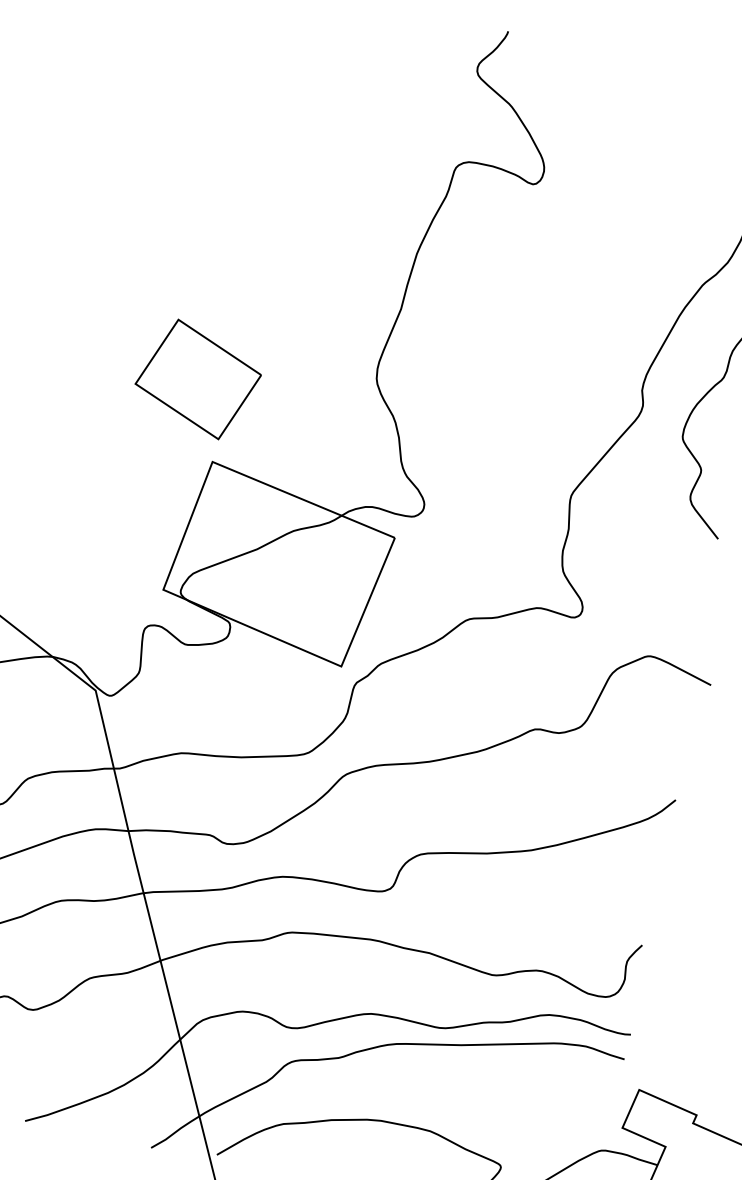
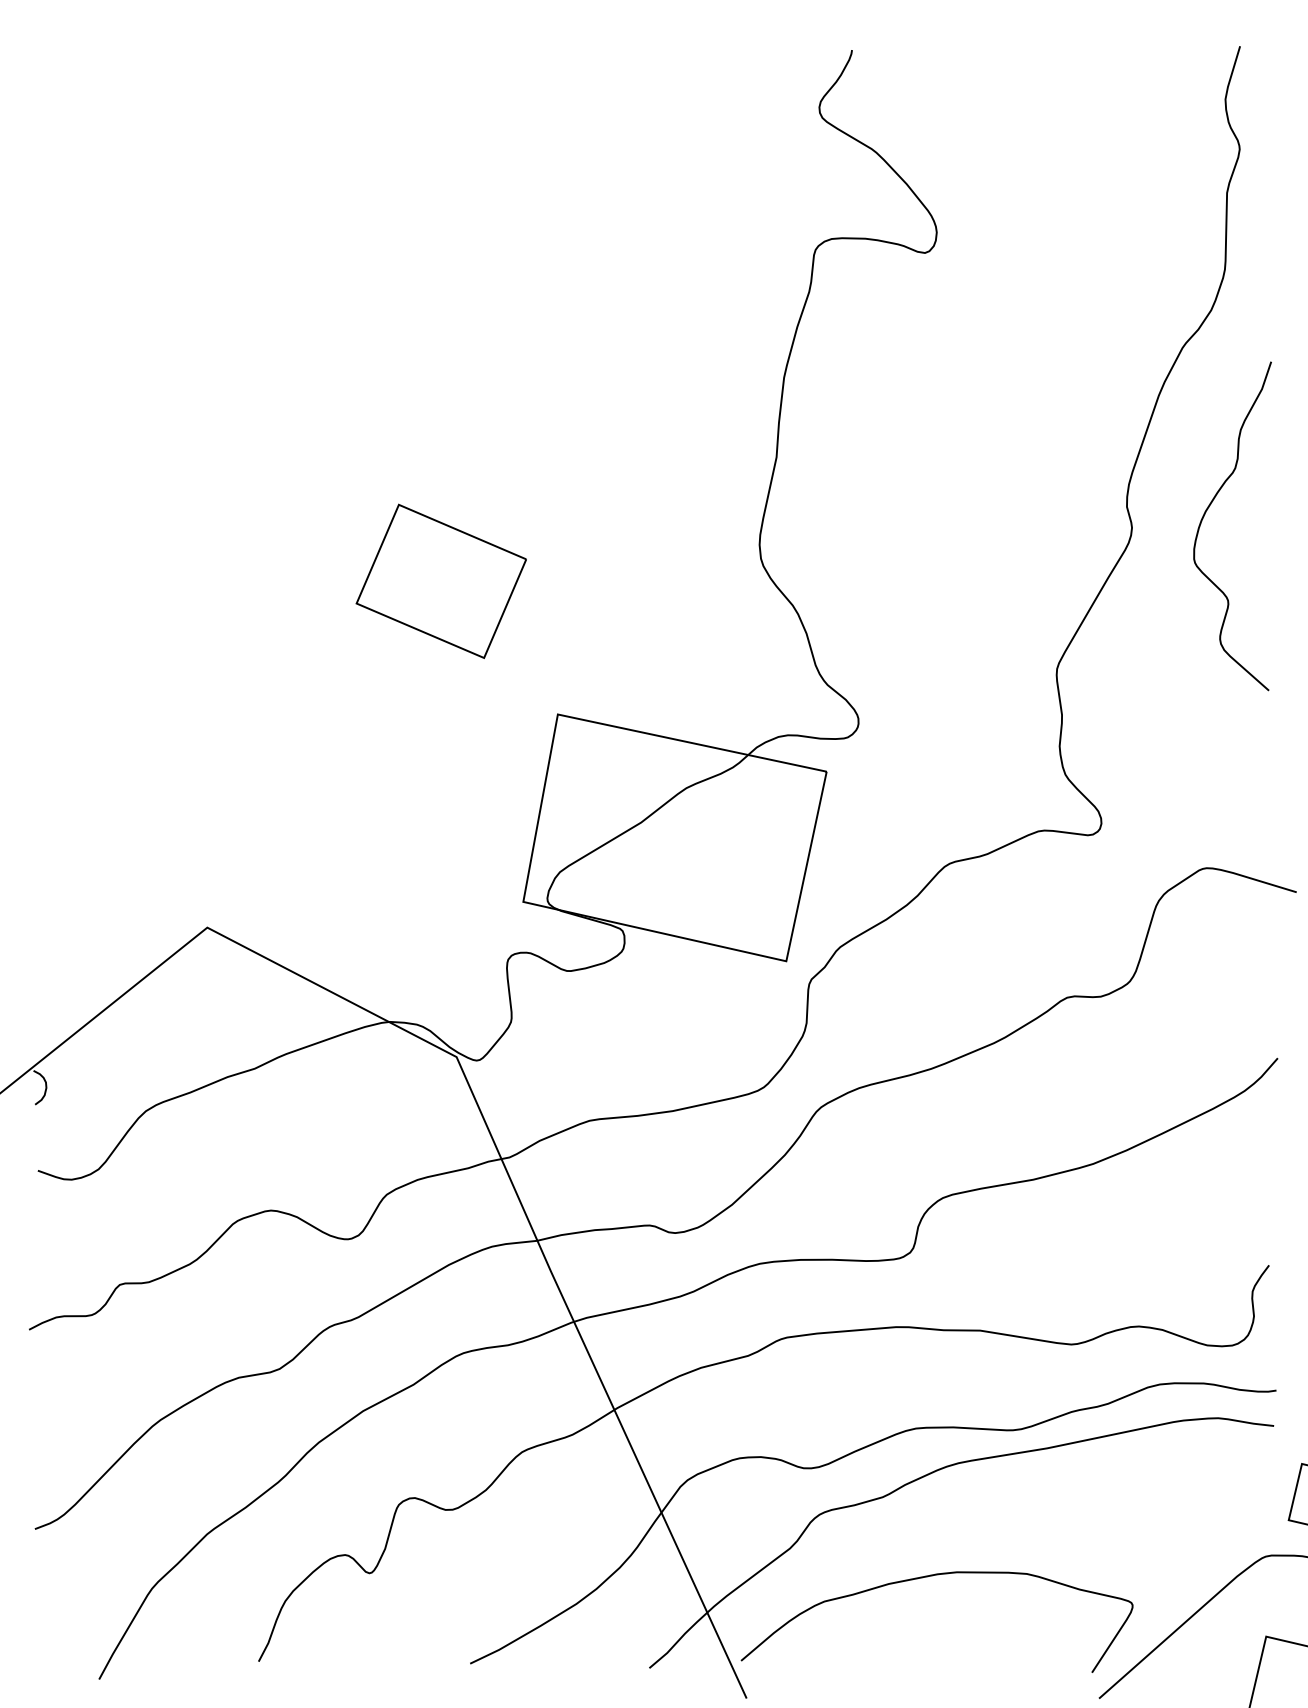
part: (197, 378) -> (440, 580), moved

